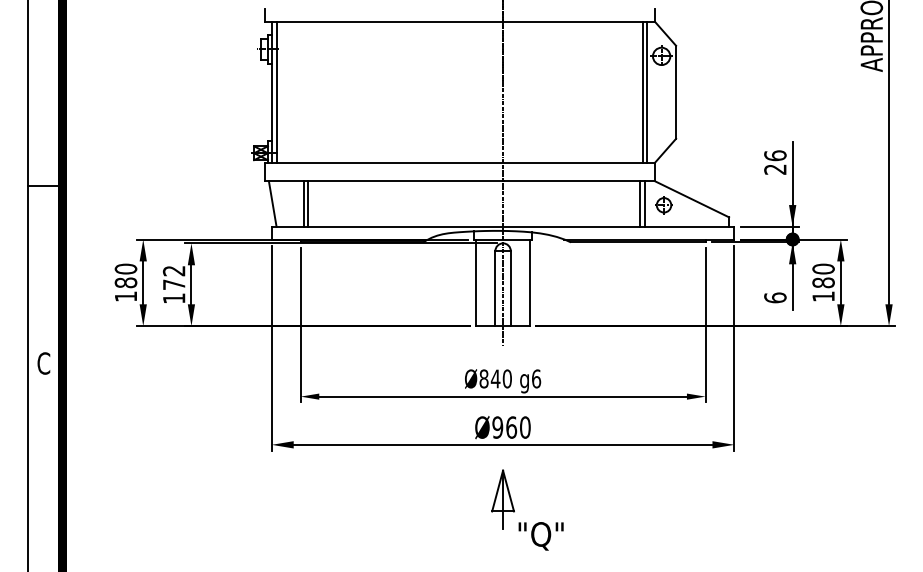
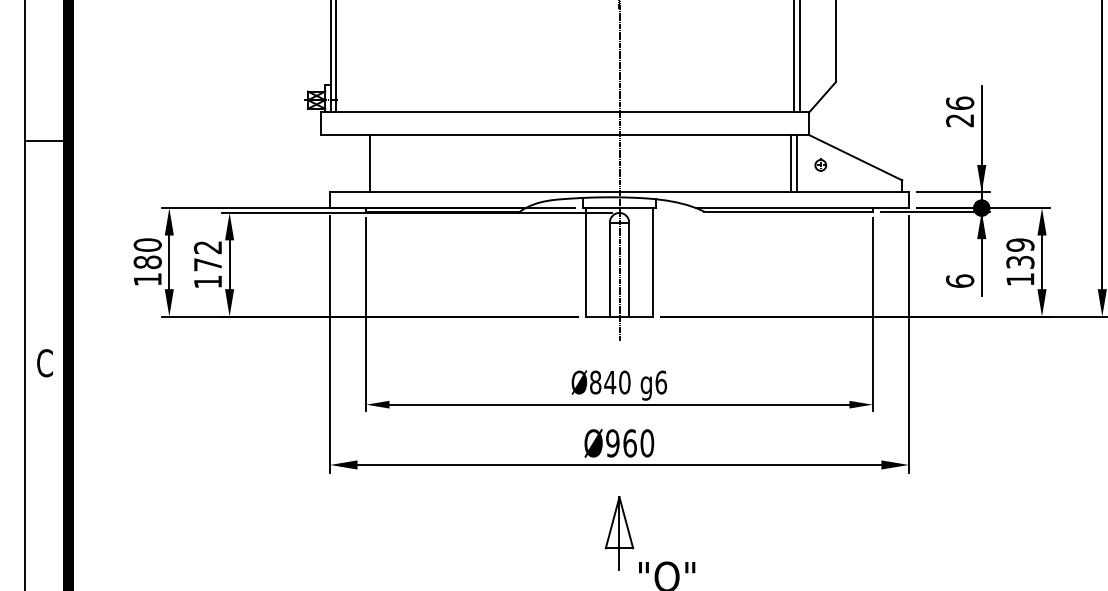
line: (272, 203) -> (331, 163), removed
line: (307, 203) -> (374, 163), removed
part: (663, 205) -> (820, 165), size x0.6
text: (823, 275) -> (1020, 253), 180 -> 139

